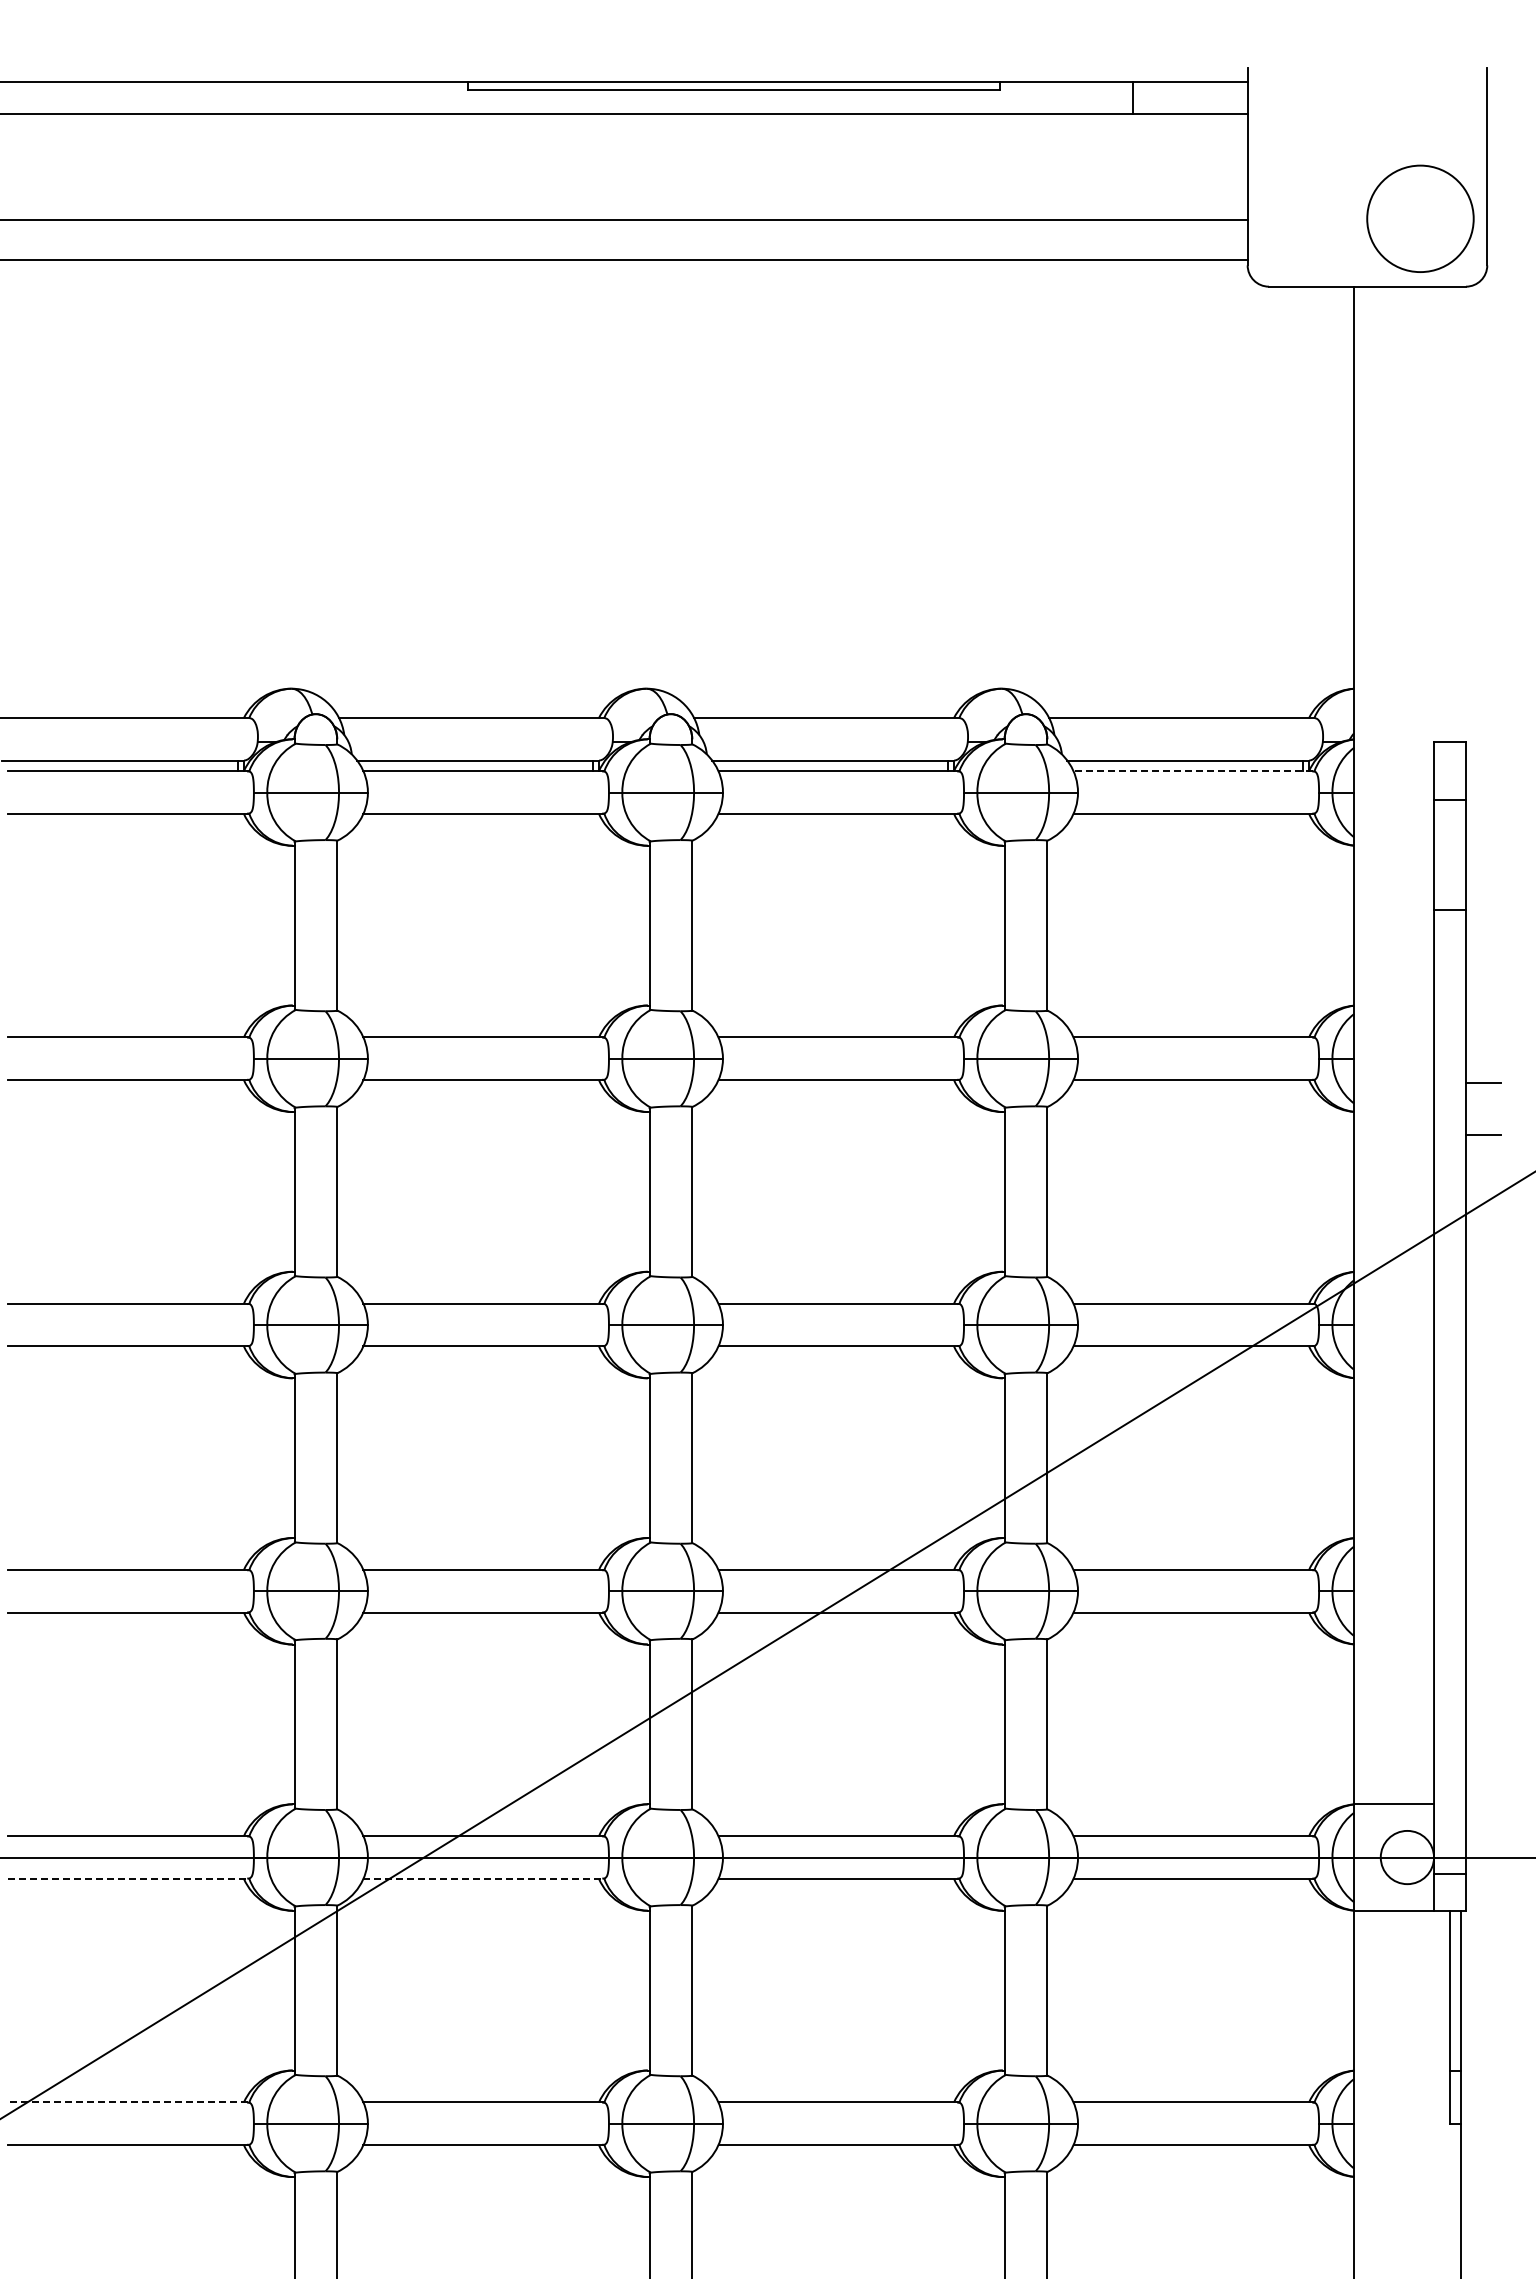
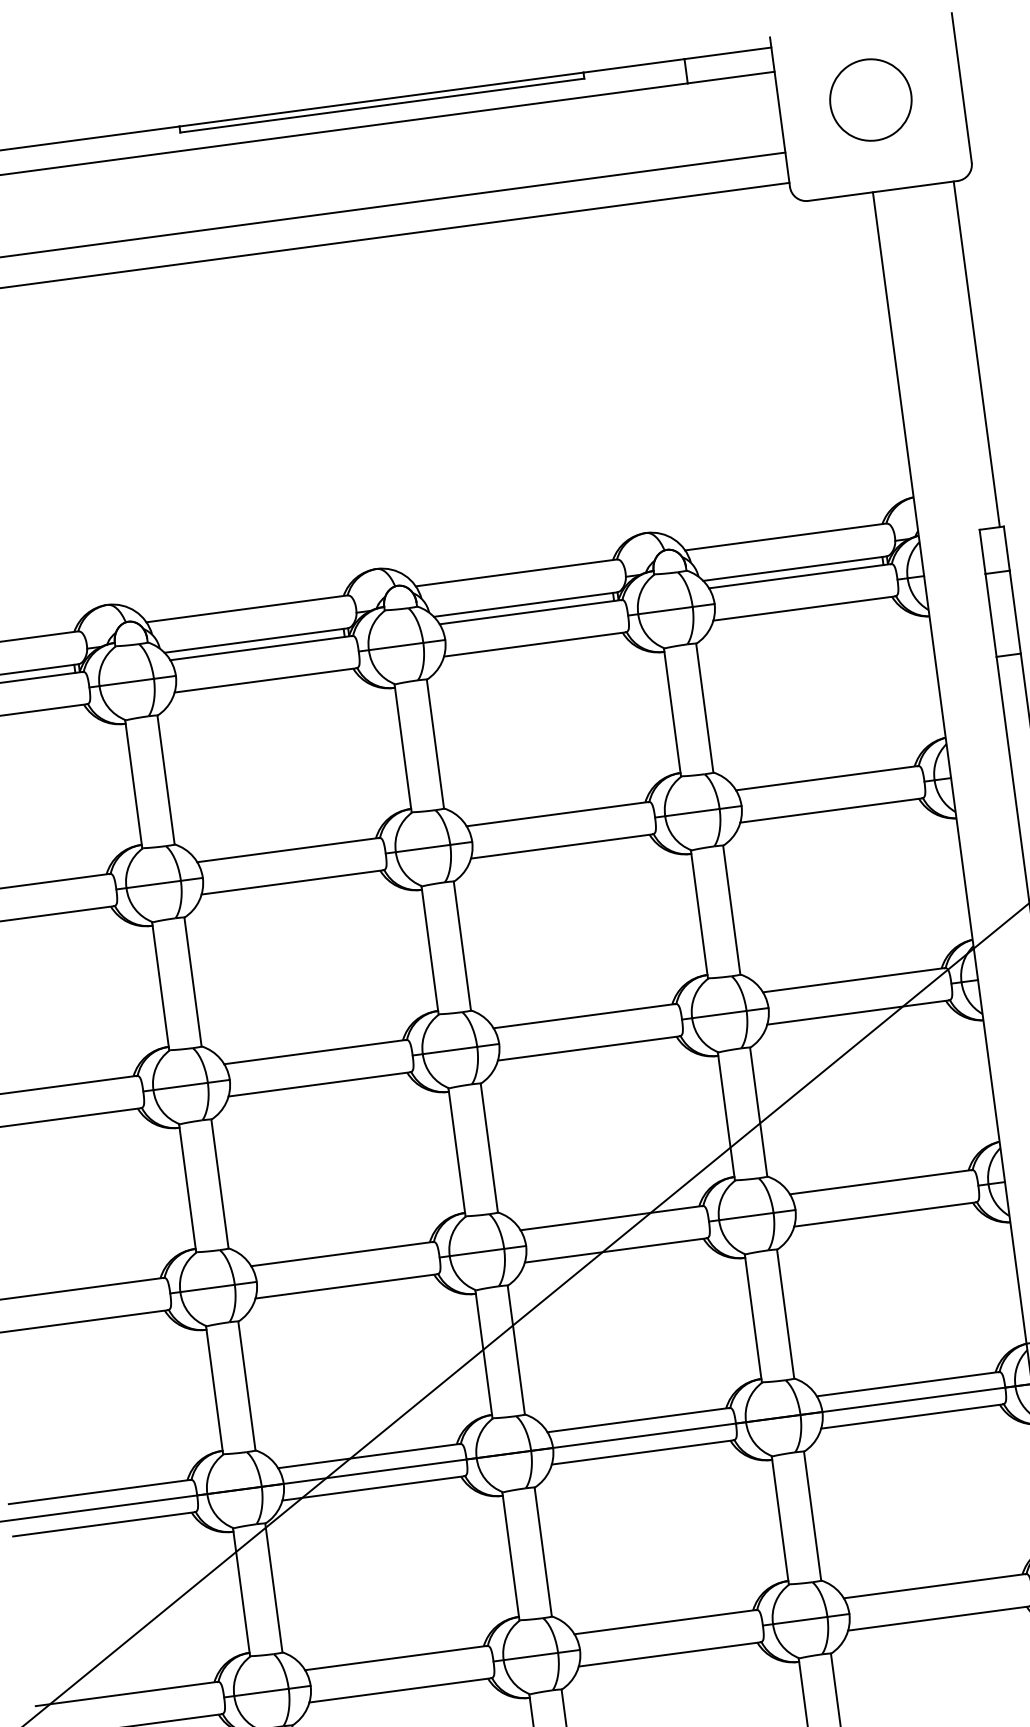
circle: (1420, 218) -> (870, 99), moved
line: (1460, 514) -> (976, 354), added
line: (1193, 771) -> (800, 576), dashed -> solid
line: (128, 1878) -> (104, 1524), dashed -> solid
line: (483, 1878) -> (373, 1488), dashed -> solid
line: (128, 2102) -> (126, 1693), dashed -> solid

